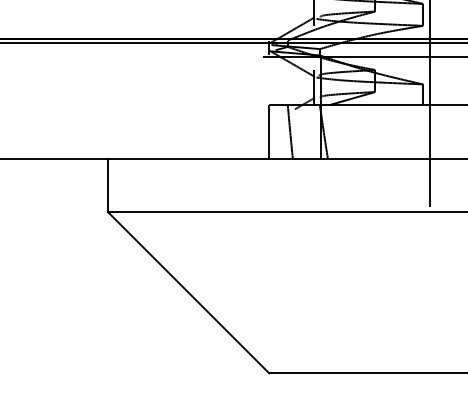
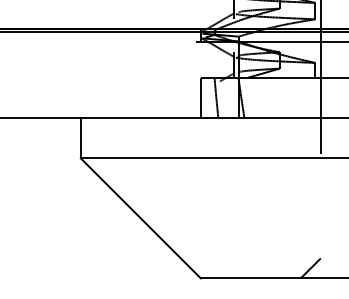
line: (416, 360) -> (310, 268), added

